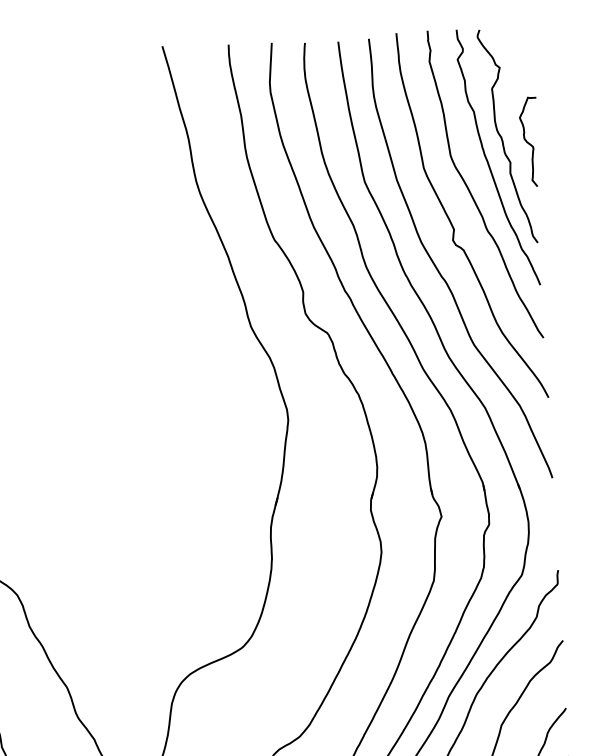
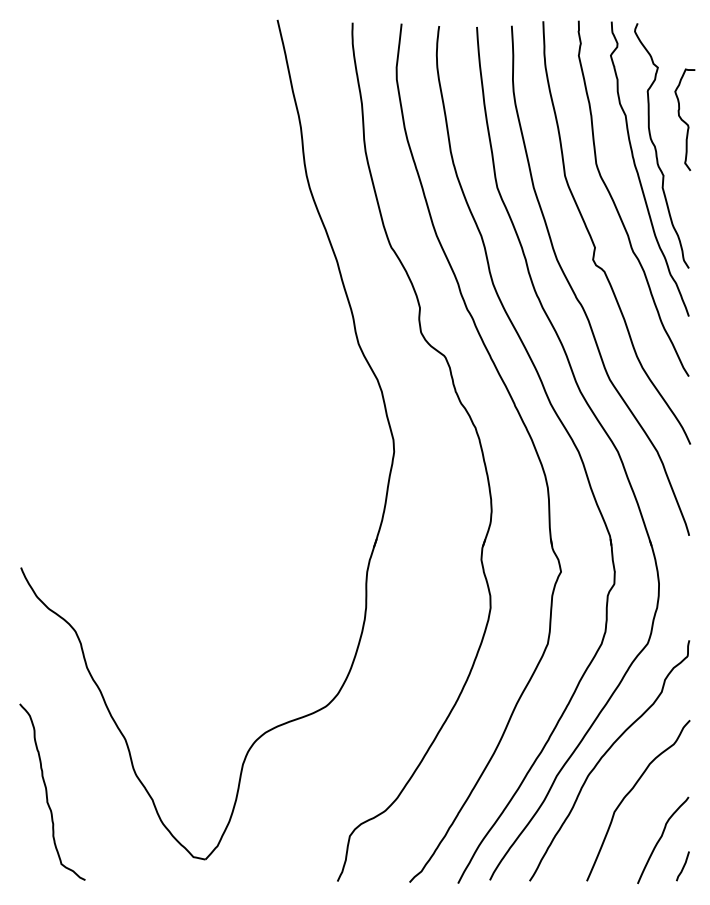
curve: (529, 142) -> (684, 120), moved

